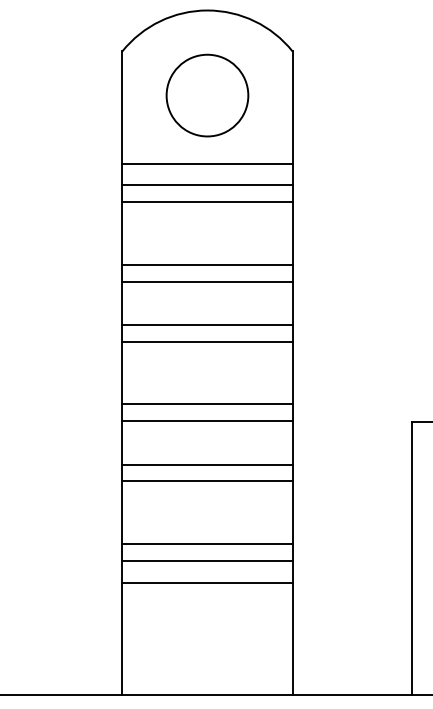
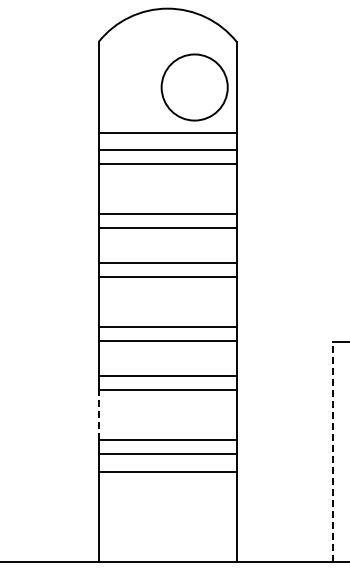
circle: (207, 95) -> (194, 87), moved
line: (121, 512) -> (98, 414), solid -> dashed
line: (411, 557) -> (332, 451), solid -> dashed

